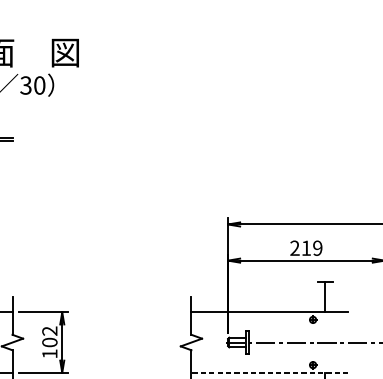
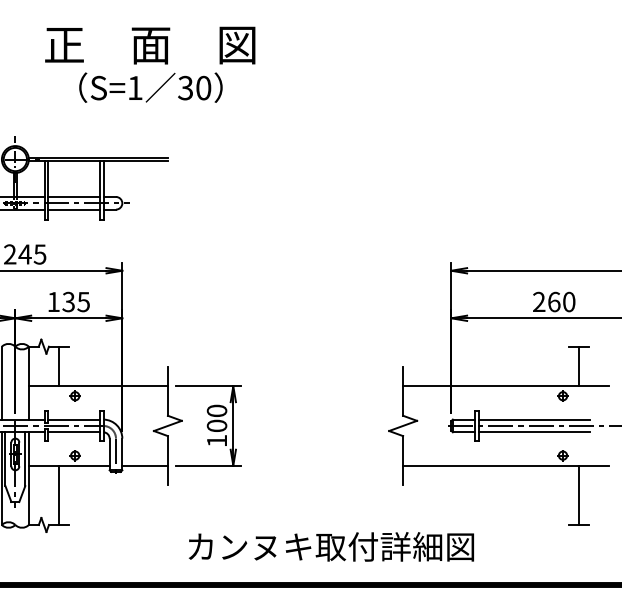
text: (311, 247) -> (561, 301), 219 -> 260
text: (50, 330) -> (217, 410), 102 -> 100
line: (290, 337) -> (533, 419), added
line: (290, 347) -> (533, 432), added
line: (269, 372) -> (505, 465), dashed -> solid

